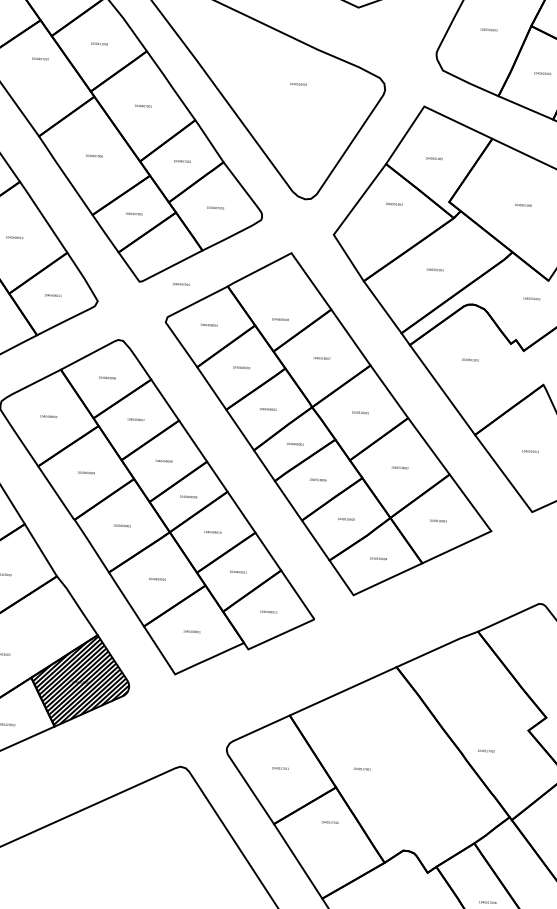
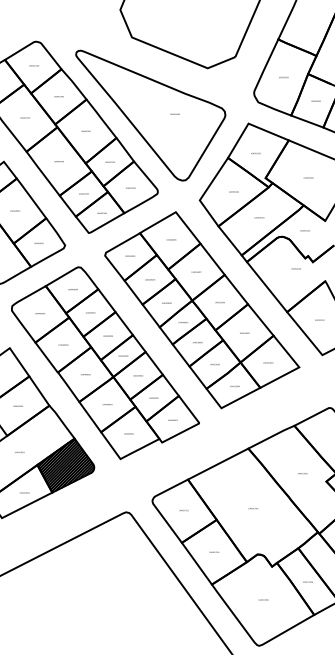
text: (39, 58) -> (24, 117), moved
text: (393, 203) -> (233, 191), moved
text: (180, 282) -> (101, 212), moved
text: (530, 298) -> (304, 230), moved
text: (278, 318) -> (170, 239), moved
text: (468, 359) -> (295, 268), moved
text: (486, 750) -> (302, 473), moved
text: (360, 768) -> (252, 508), moved
text: (330, 821) -> (214, 551), moved

